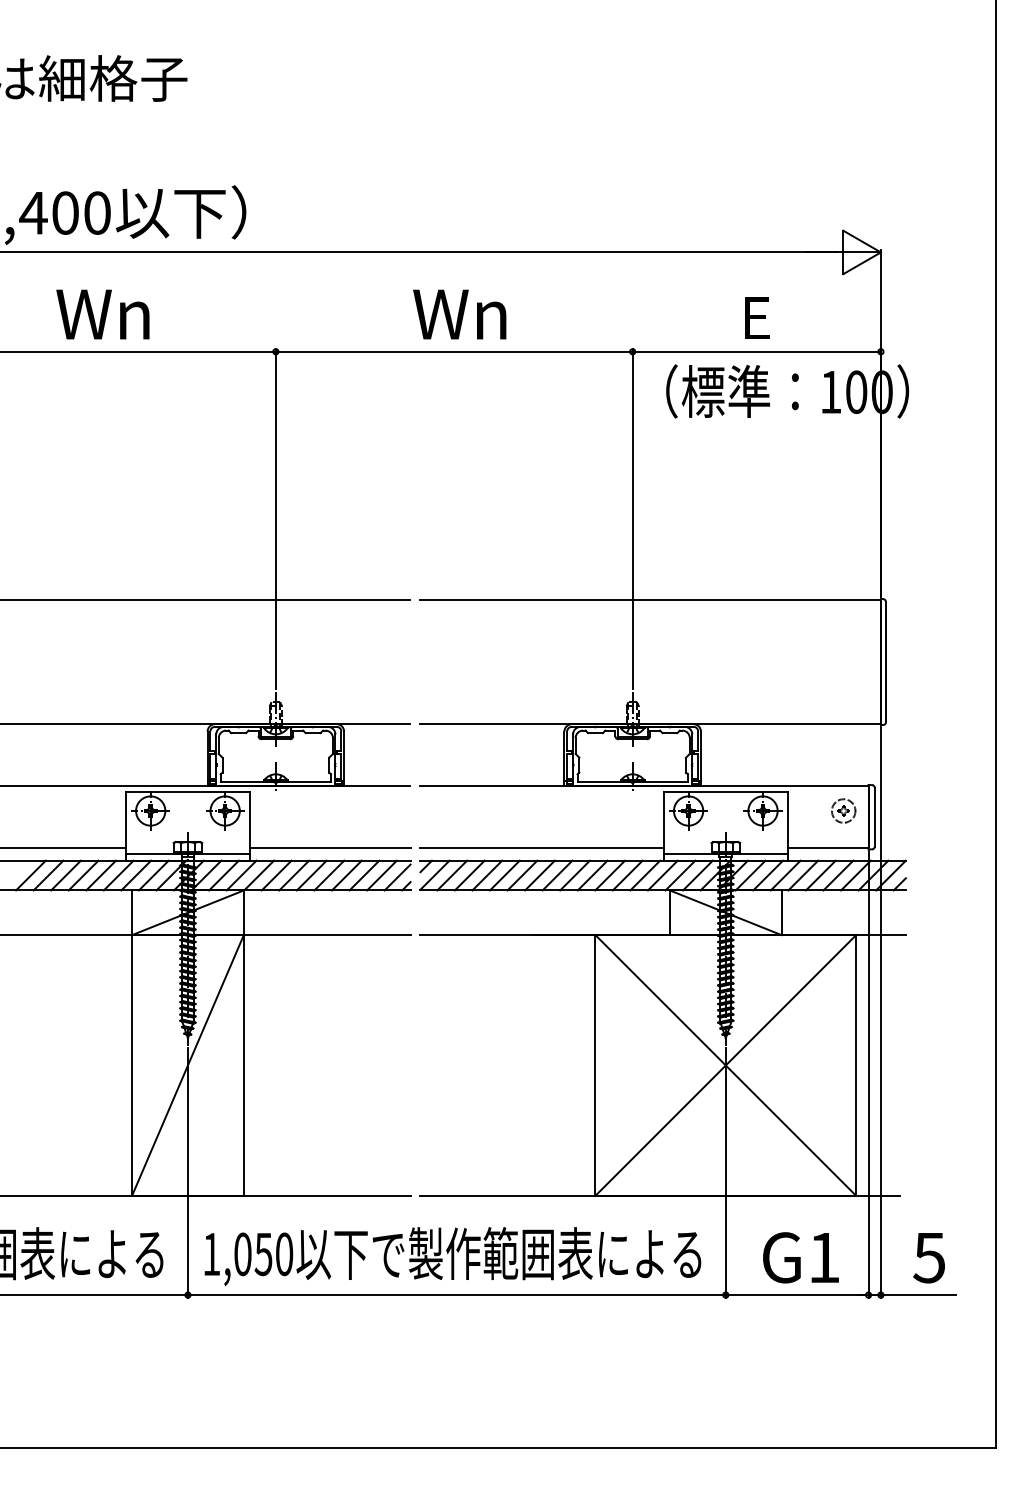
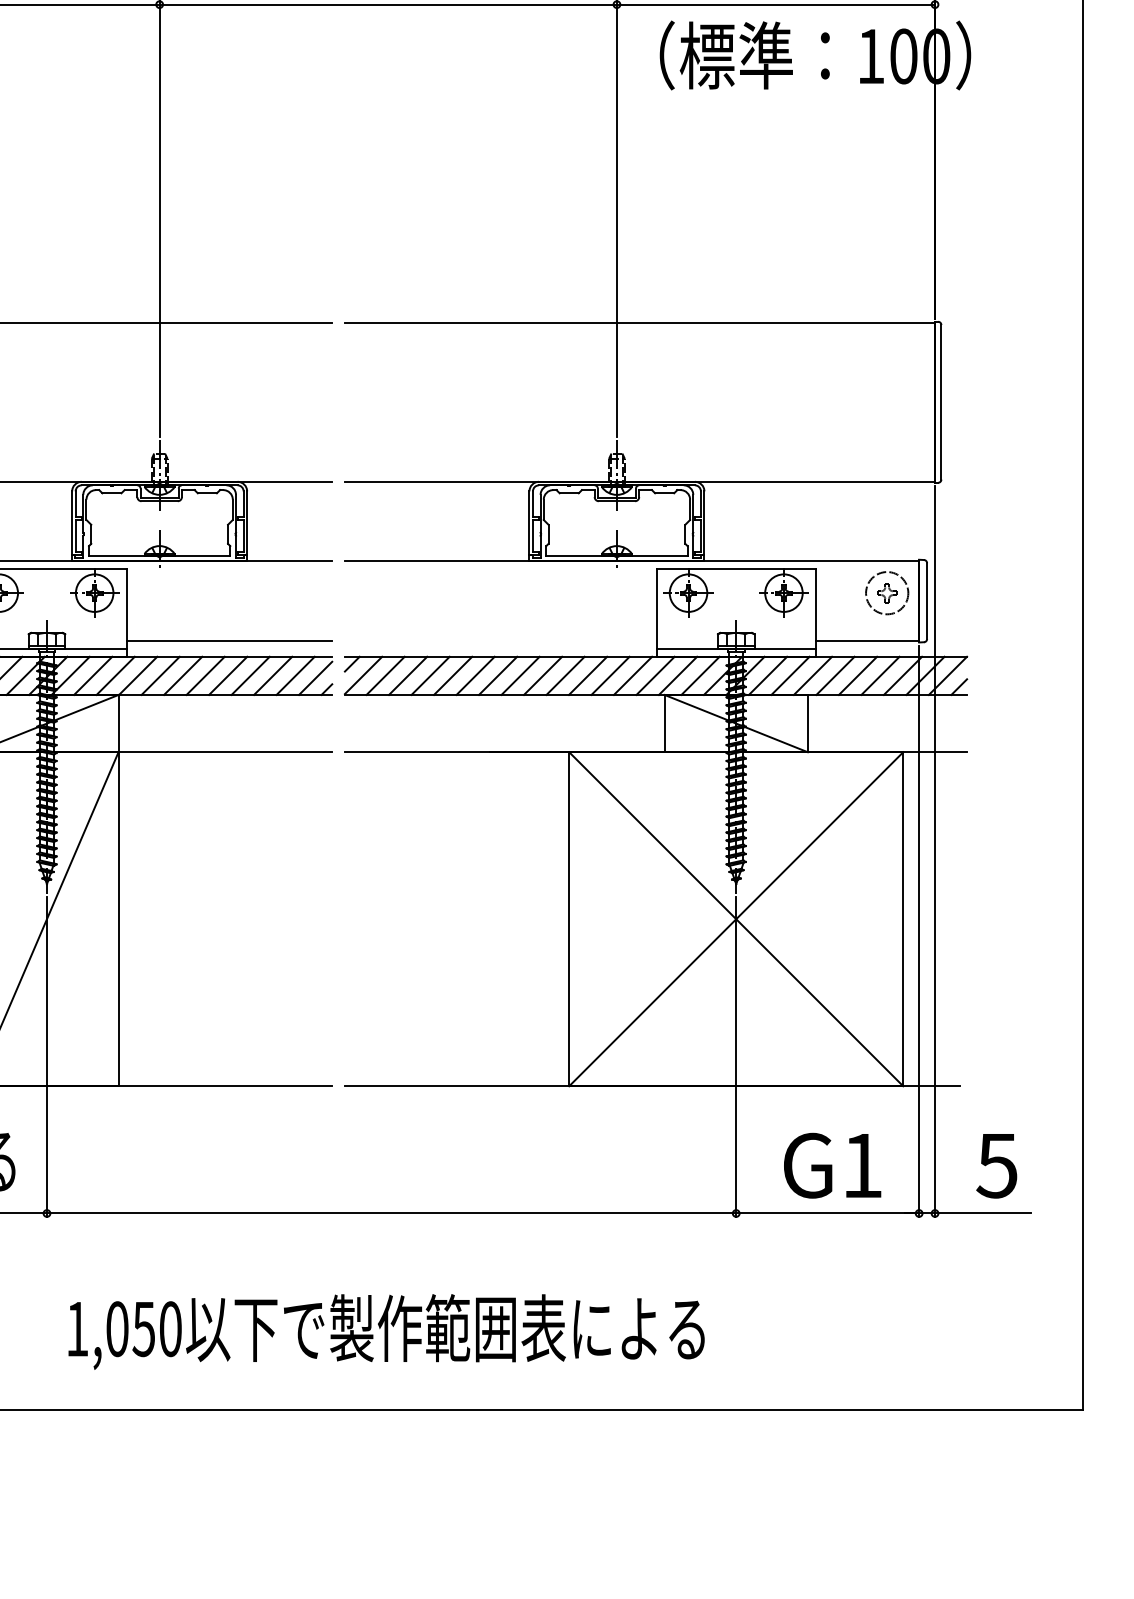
part: (843, 810) -> (887, 592), size x1.4
line: (541, 848) -> (500, 641), removed
text: (452, 1256) -> (386, 1331), moved

